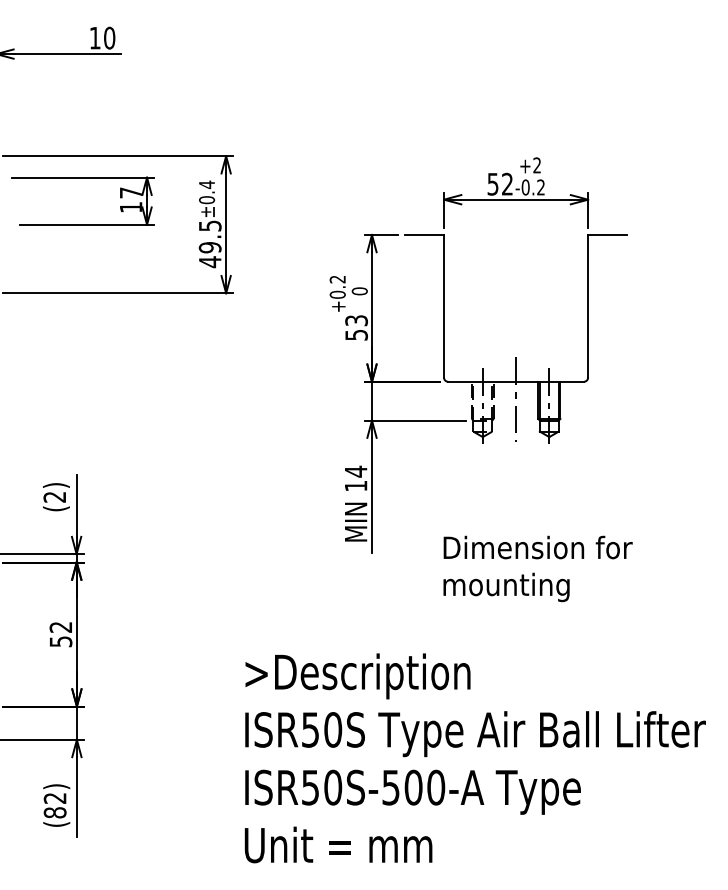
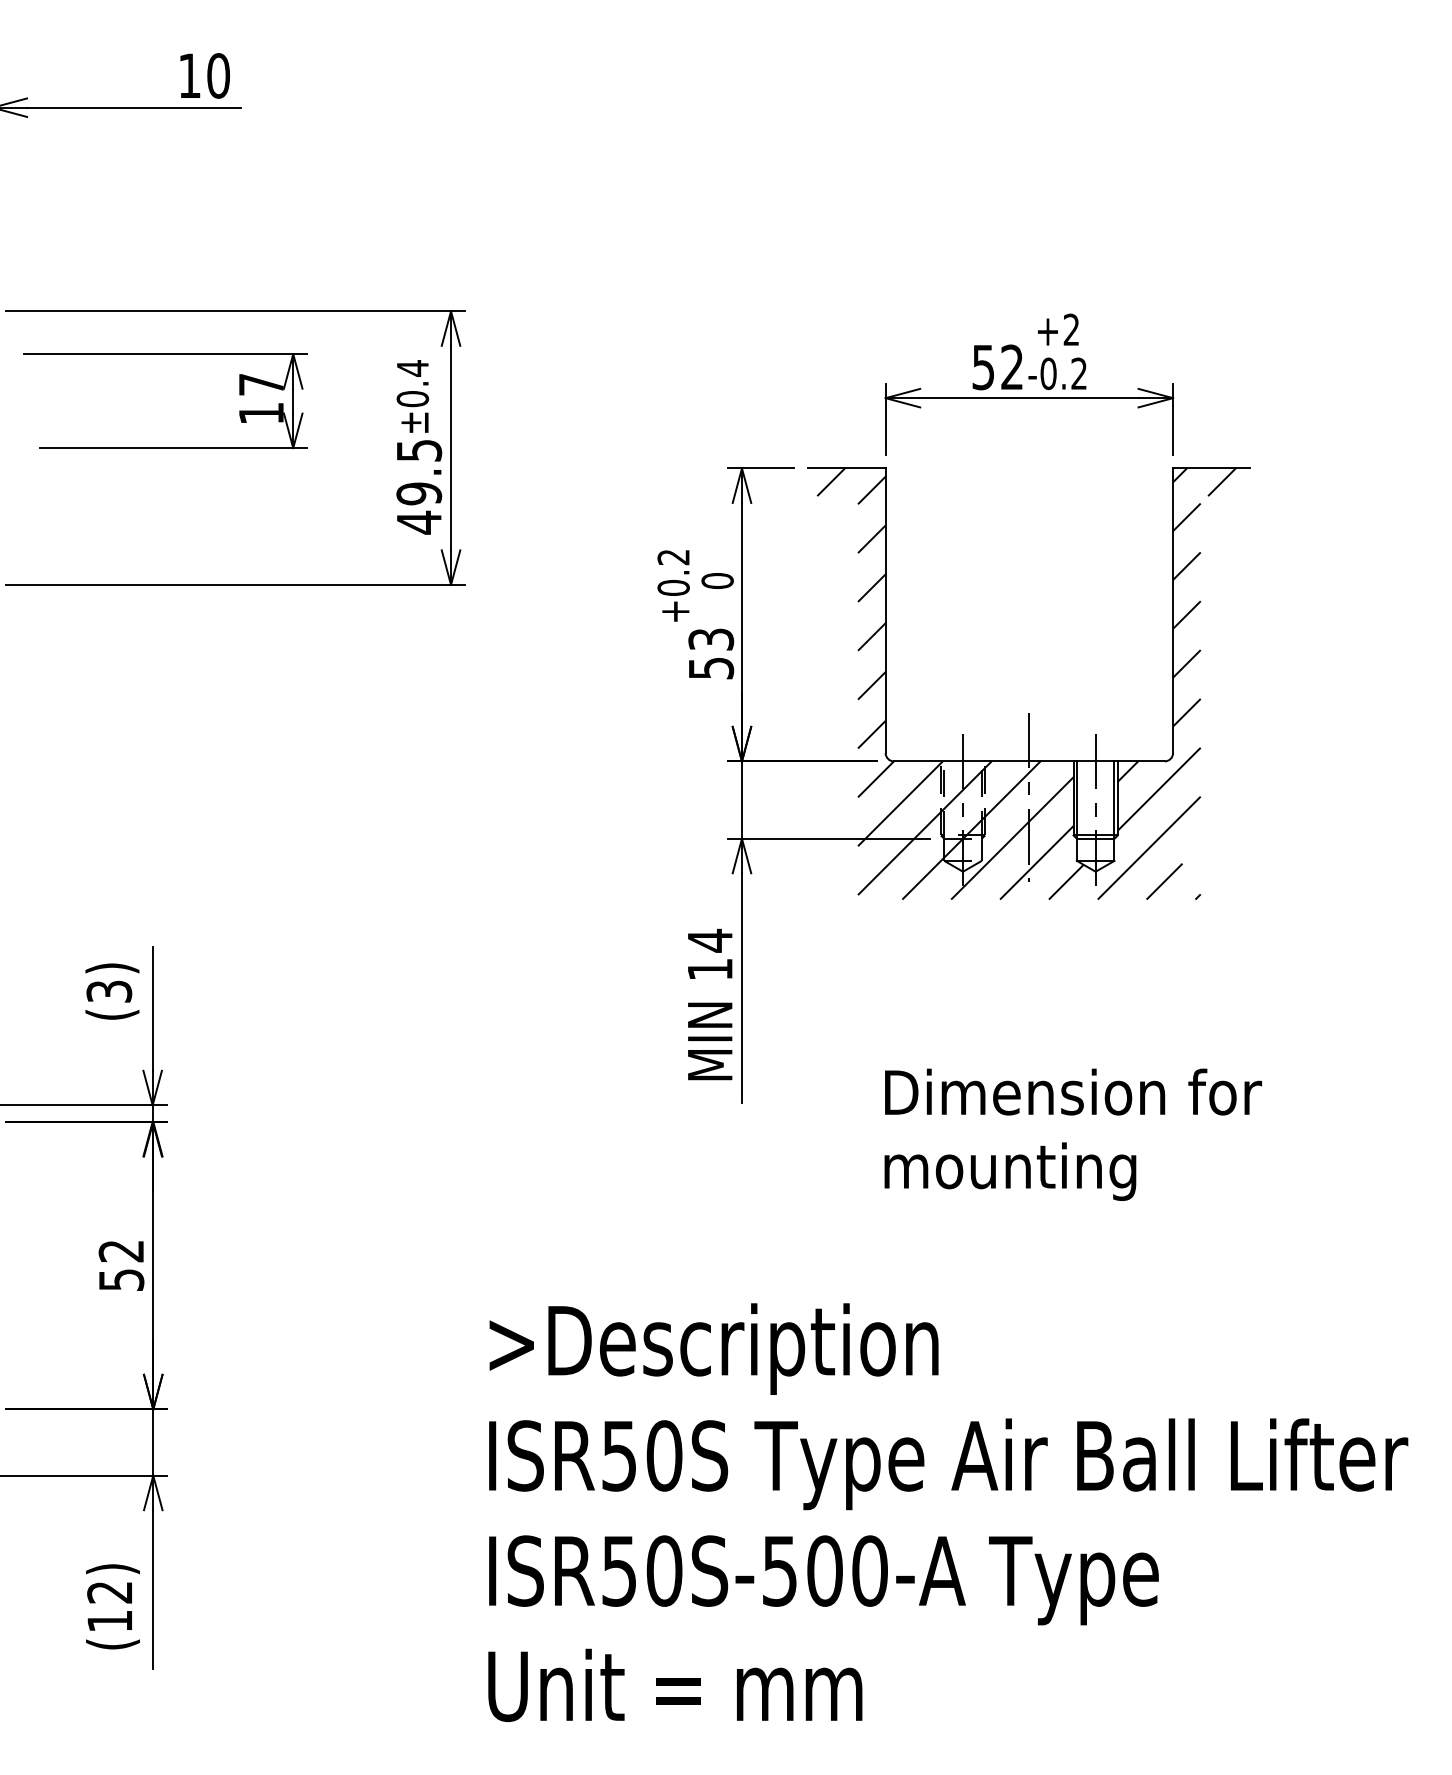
hatch: (514, 342) -> (1026, 683), added
text: (55, 496) -> (110, 990), (2) -> (3)
text: (54, 812) -> (108, 1620), (82) -> (12)

